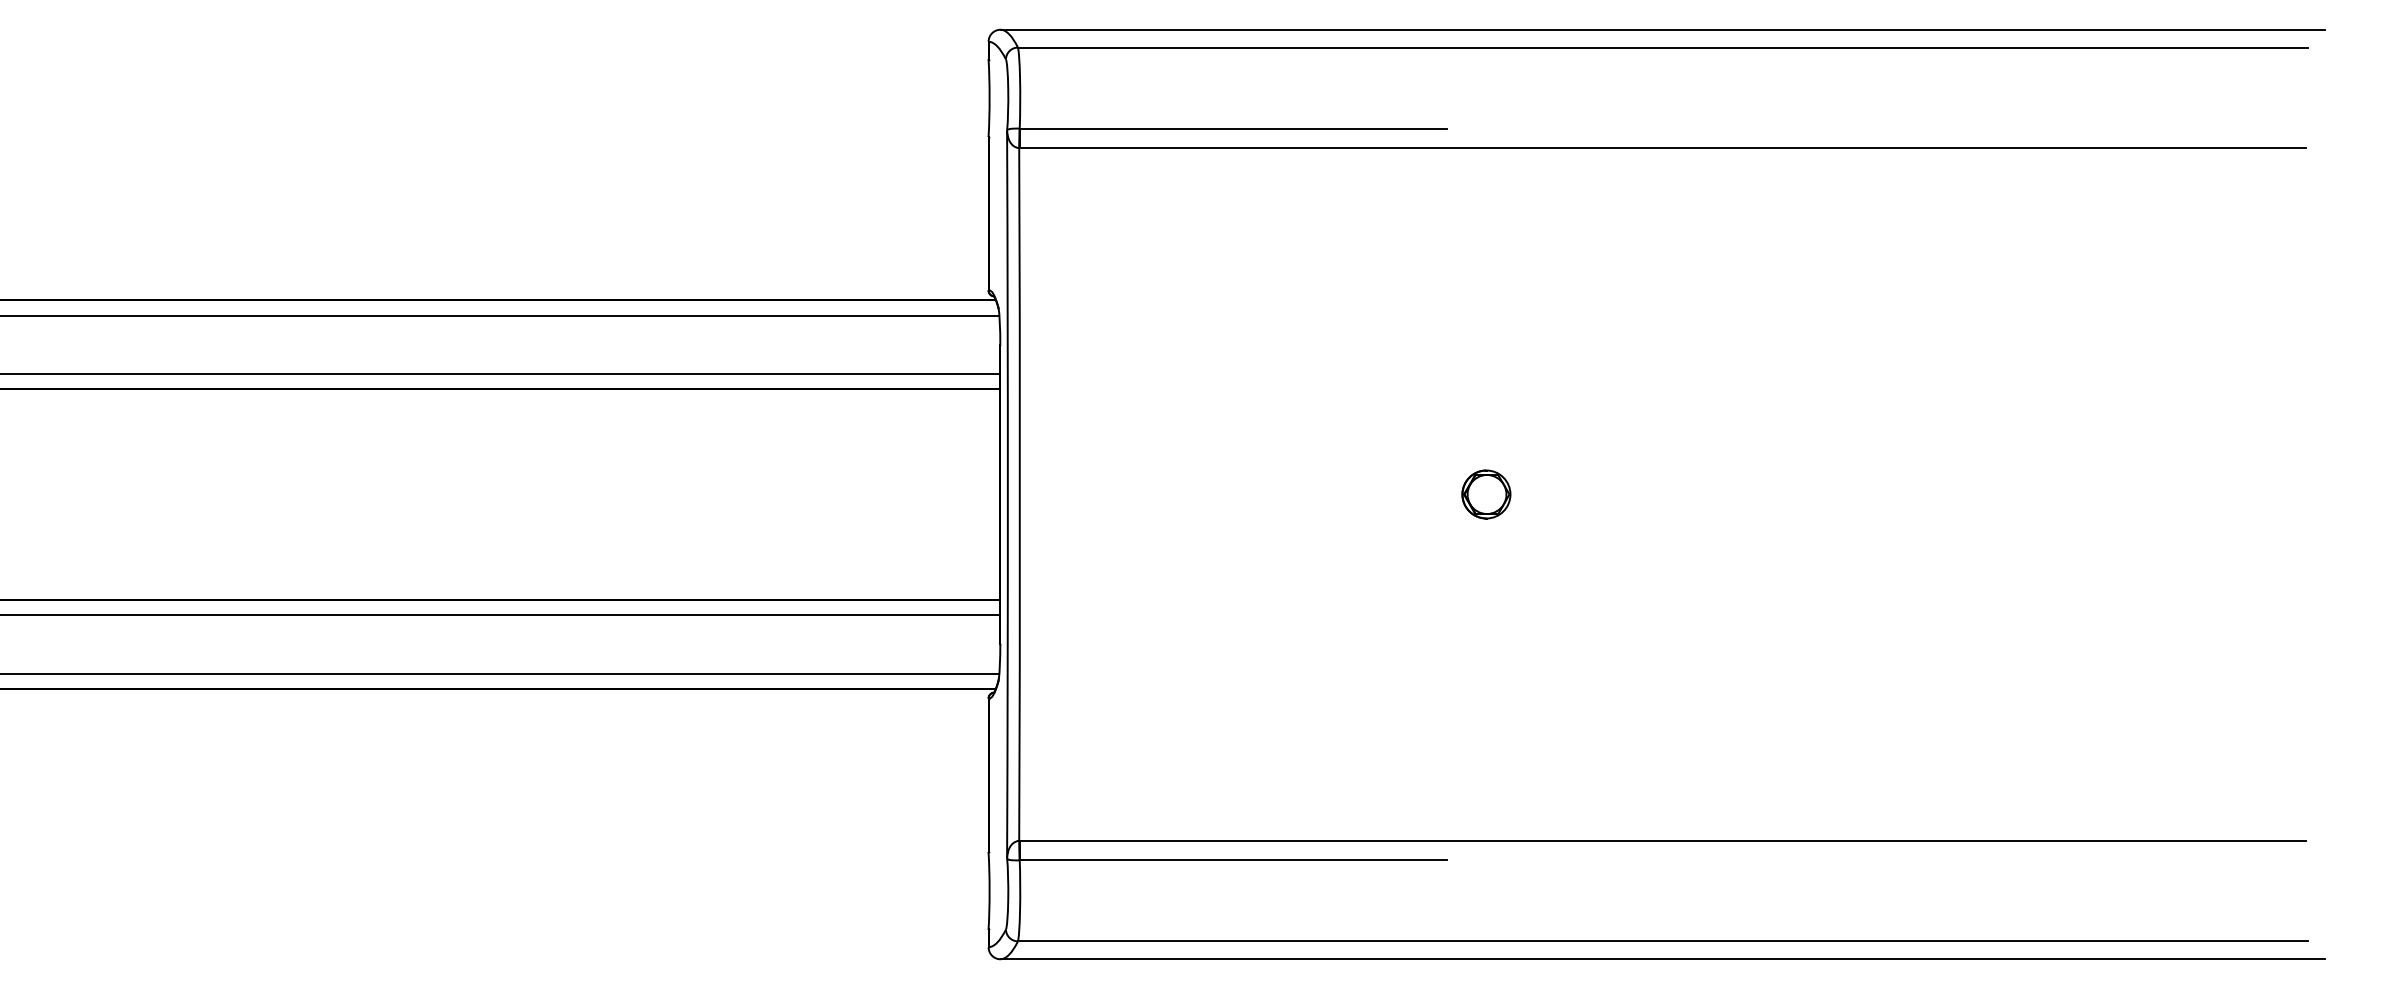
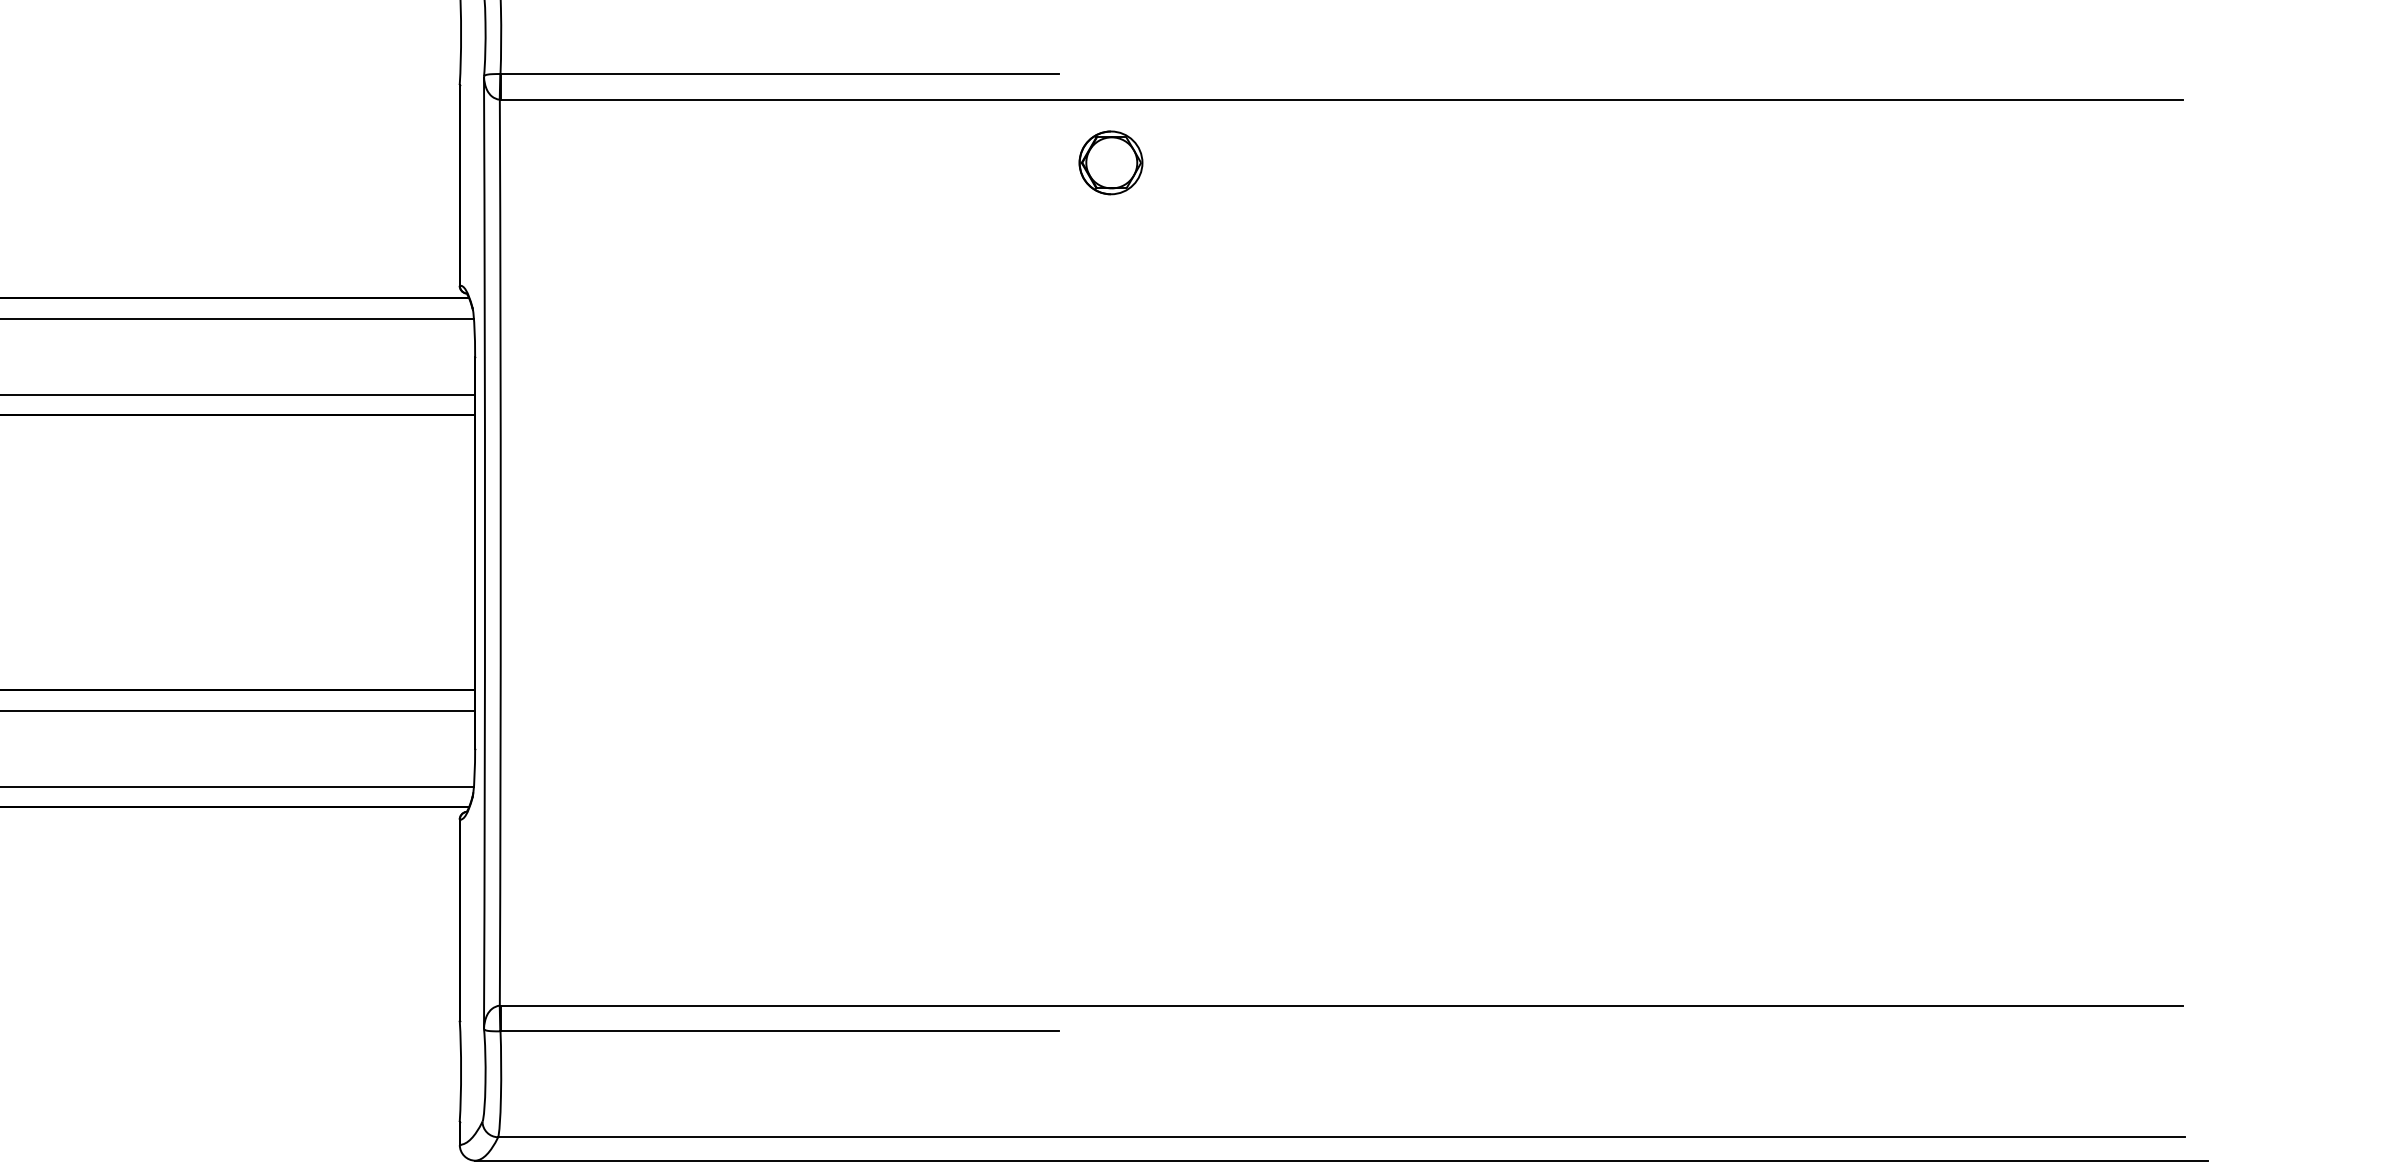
part: (1486, 494) -> (1111, 162), moved

